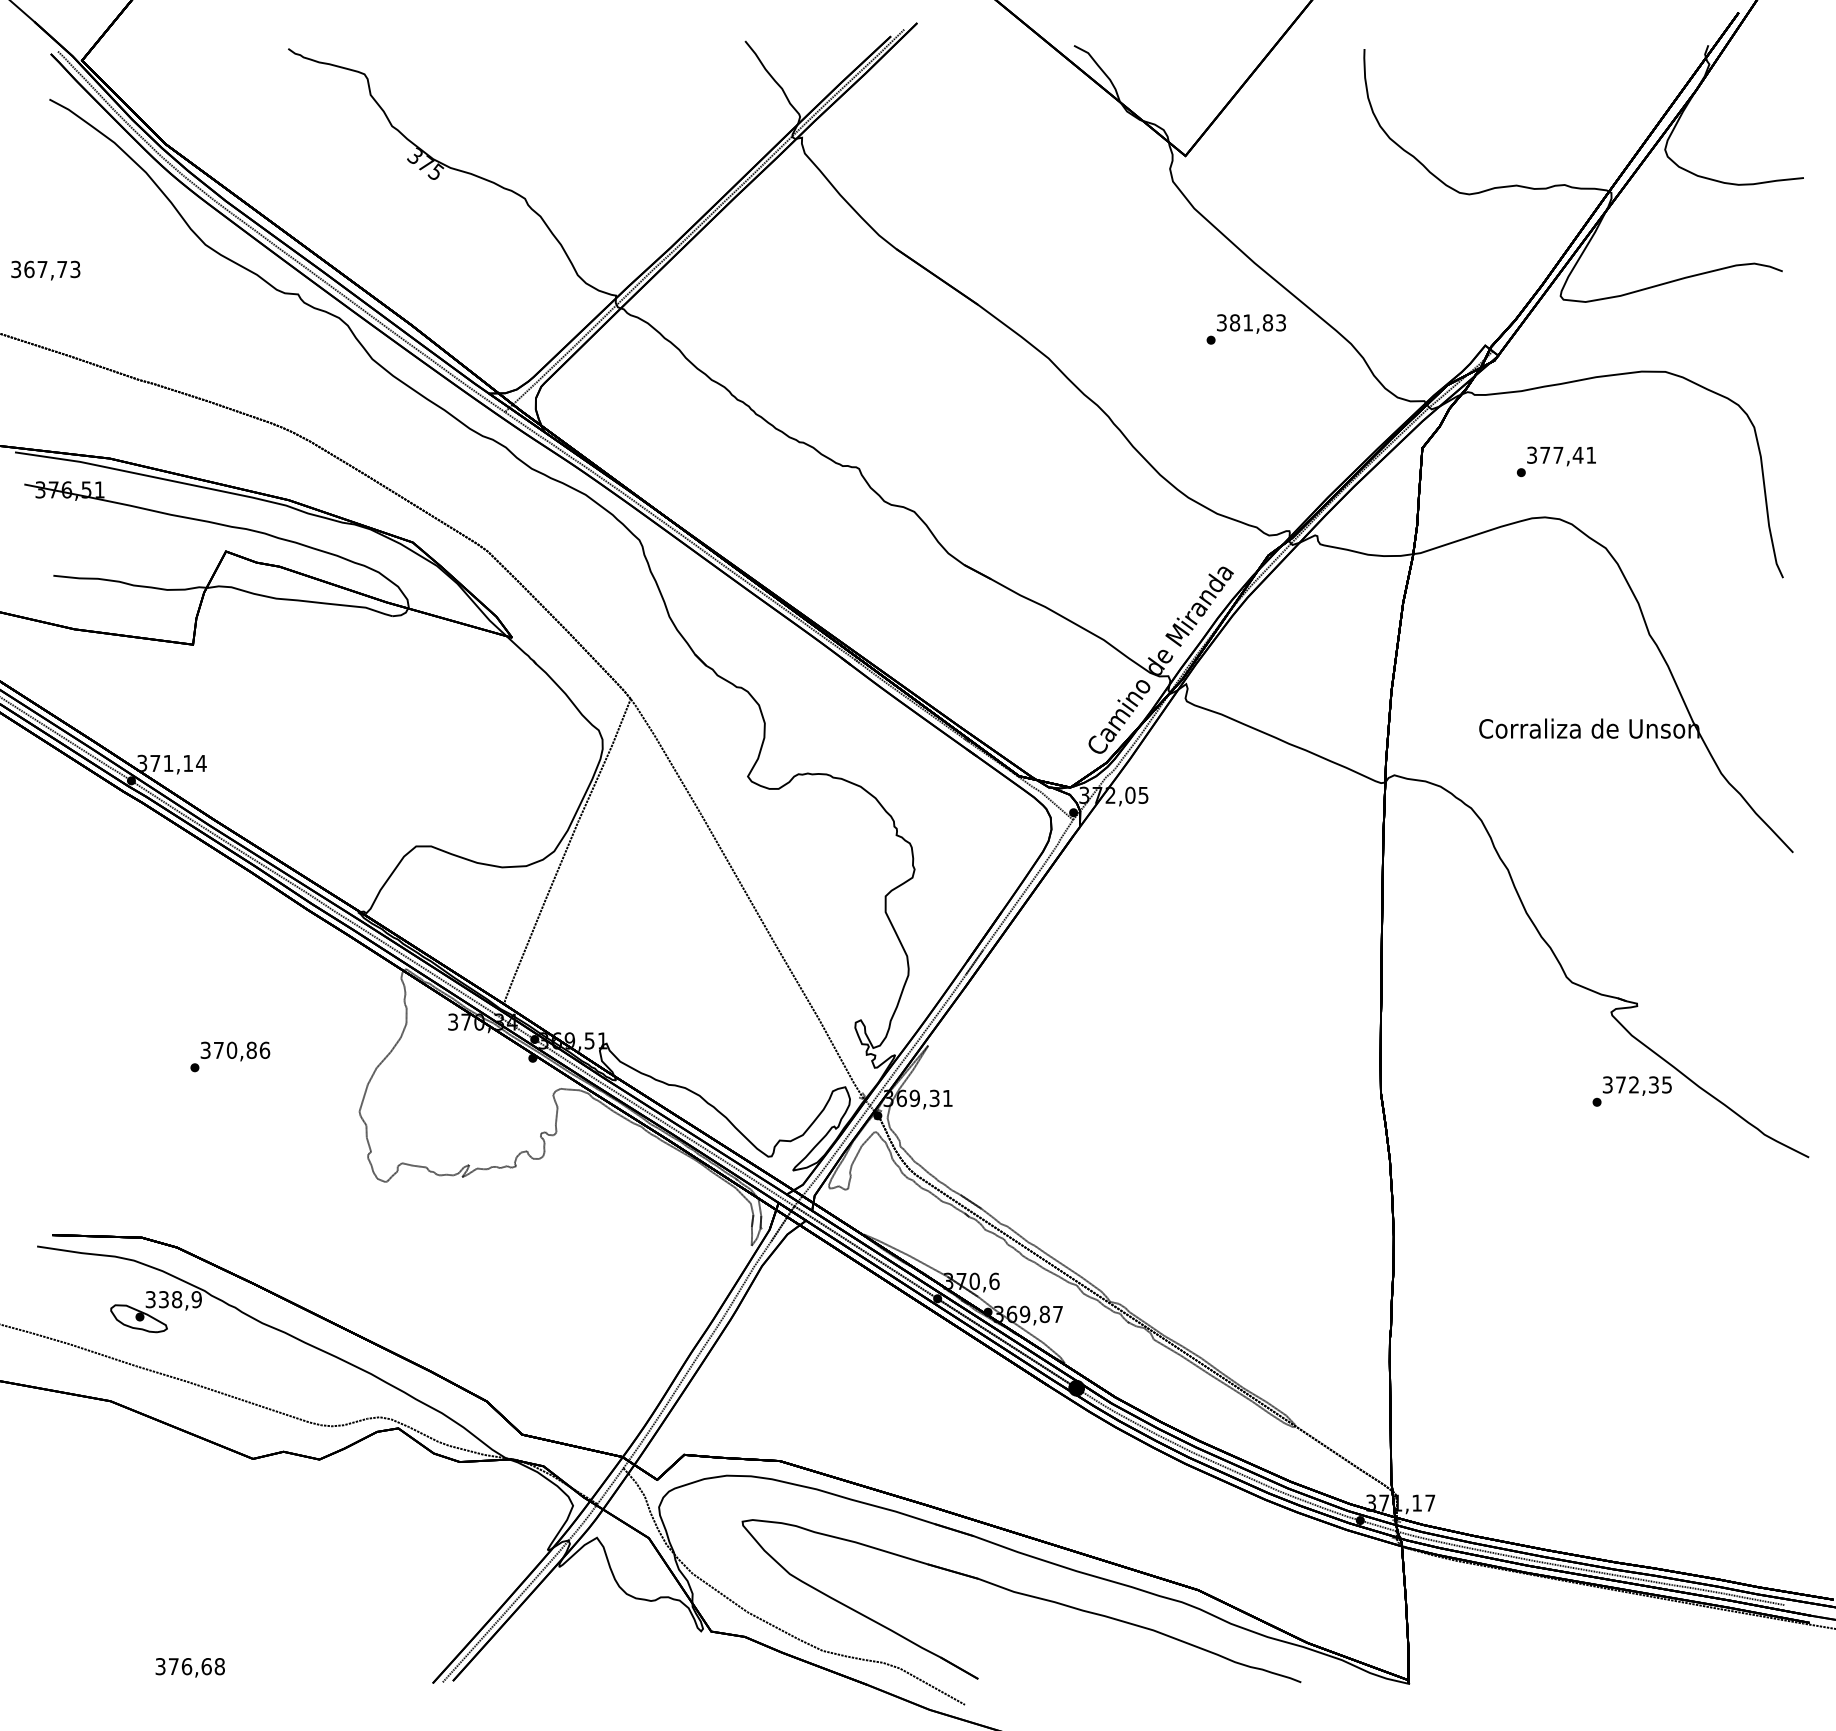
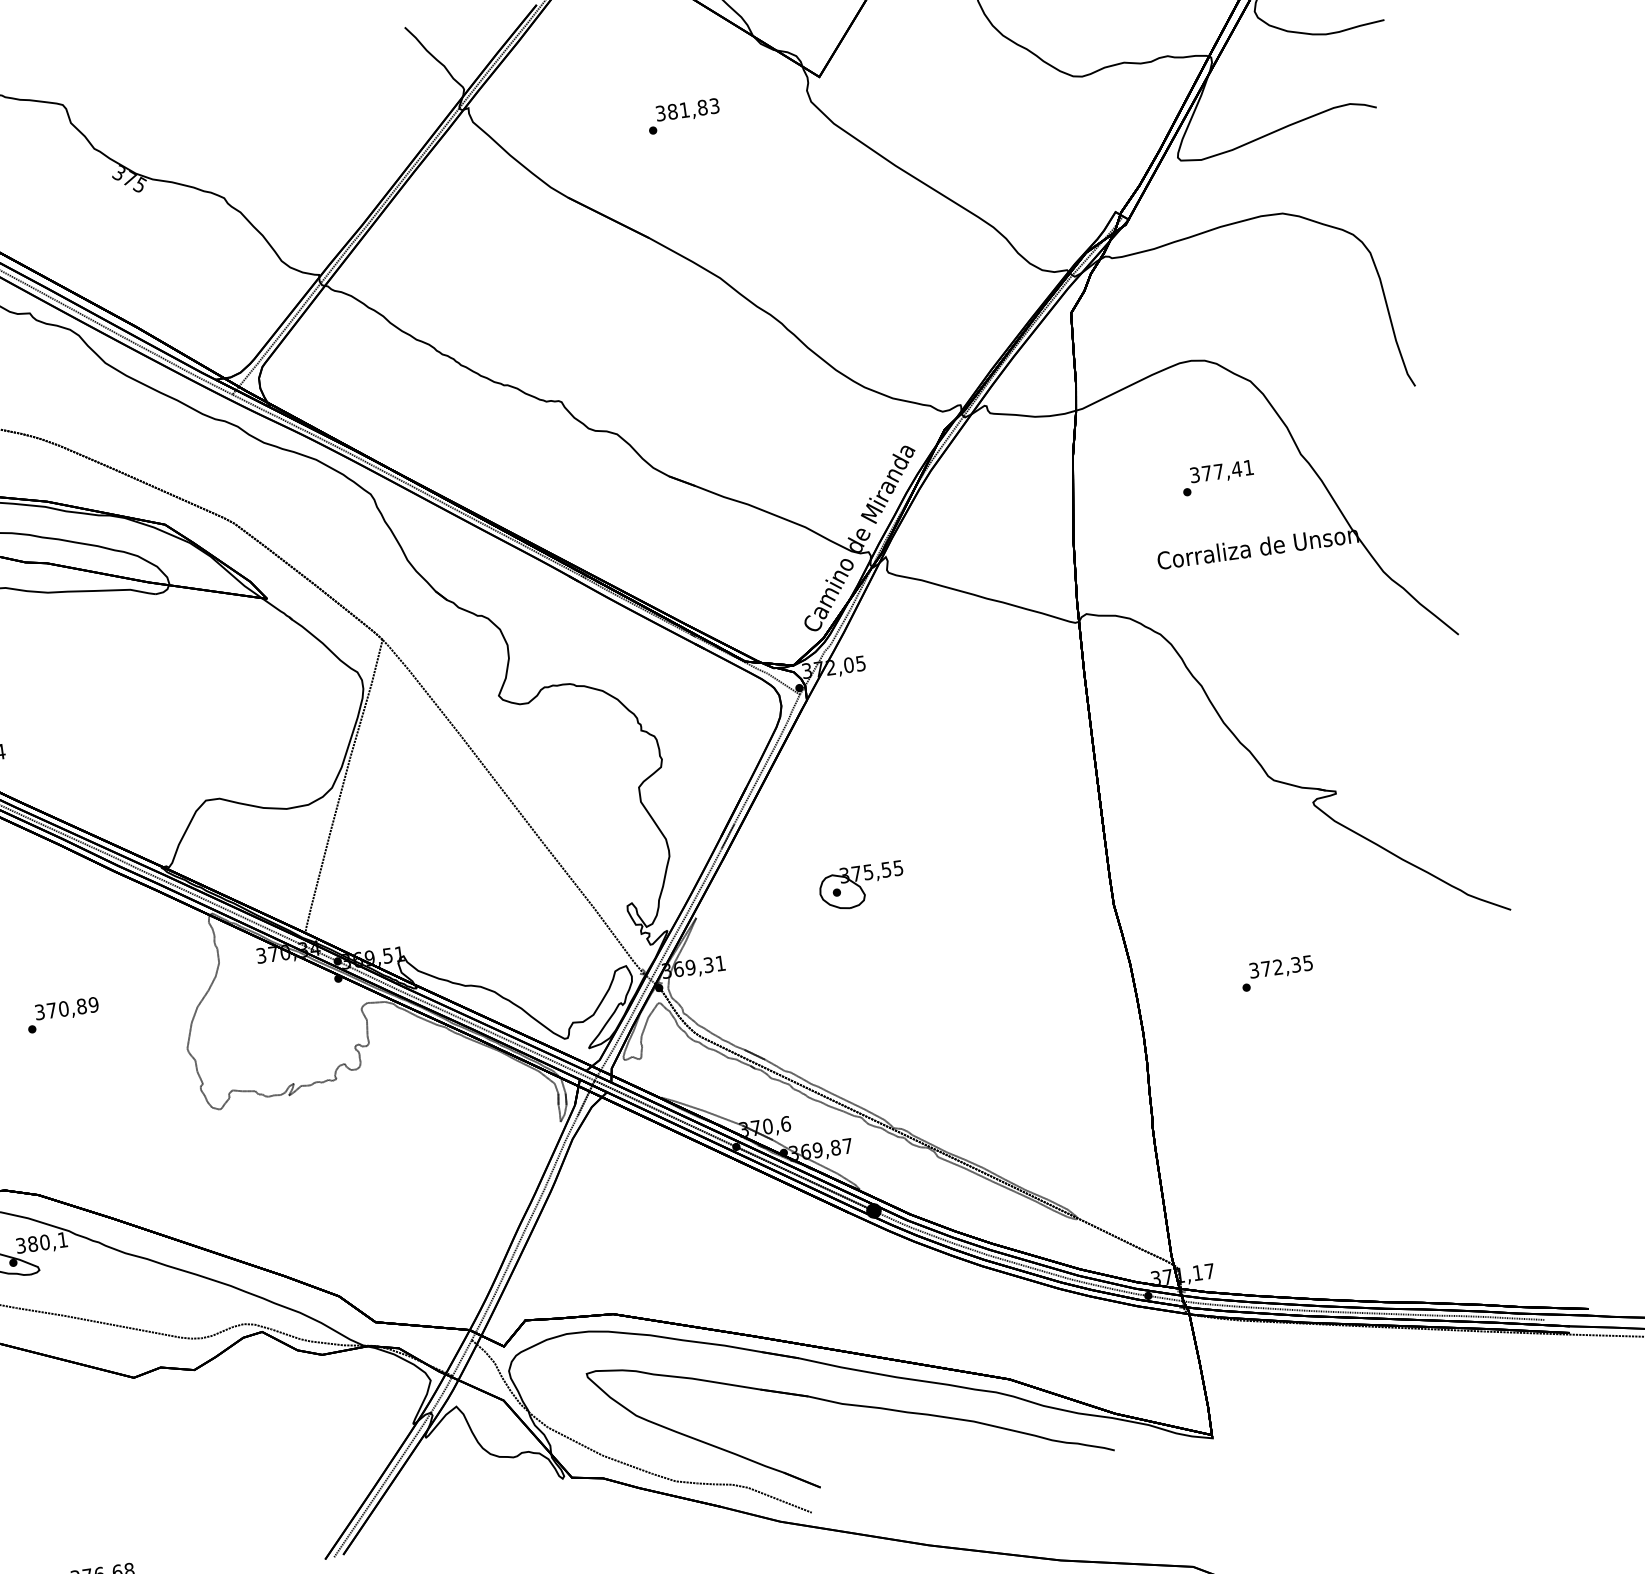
text: (1245, 329) -> (683, 116), moved
text: (1556, 461) -> (1217, 477), moved
part: (1111, 1035) -> (861, 885), added
text: (264, 1049) -> (93, 1004), 370,86 -> 370,89
text: (1631, 1091) -> (1276, 973), moved
text: (179, 1299) -> (47, 1242), 338,9 -> 380,1

